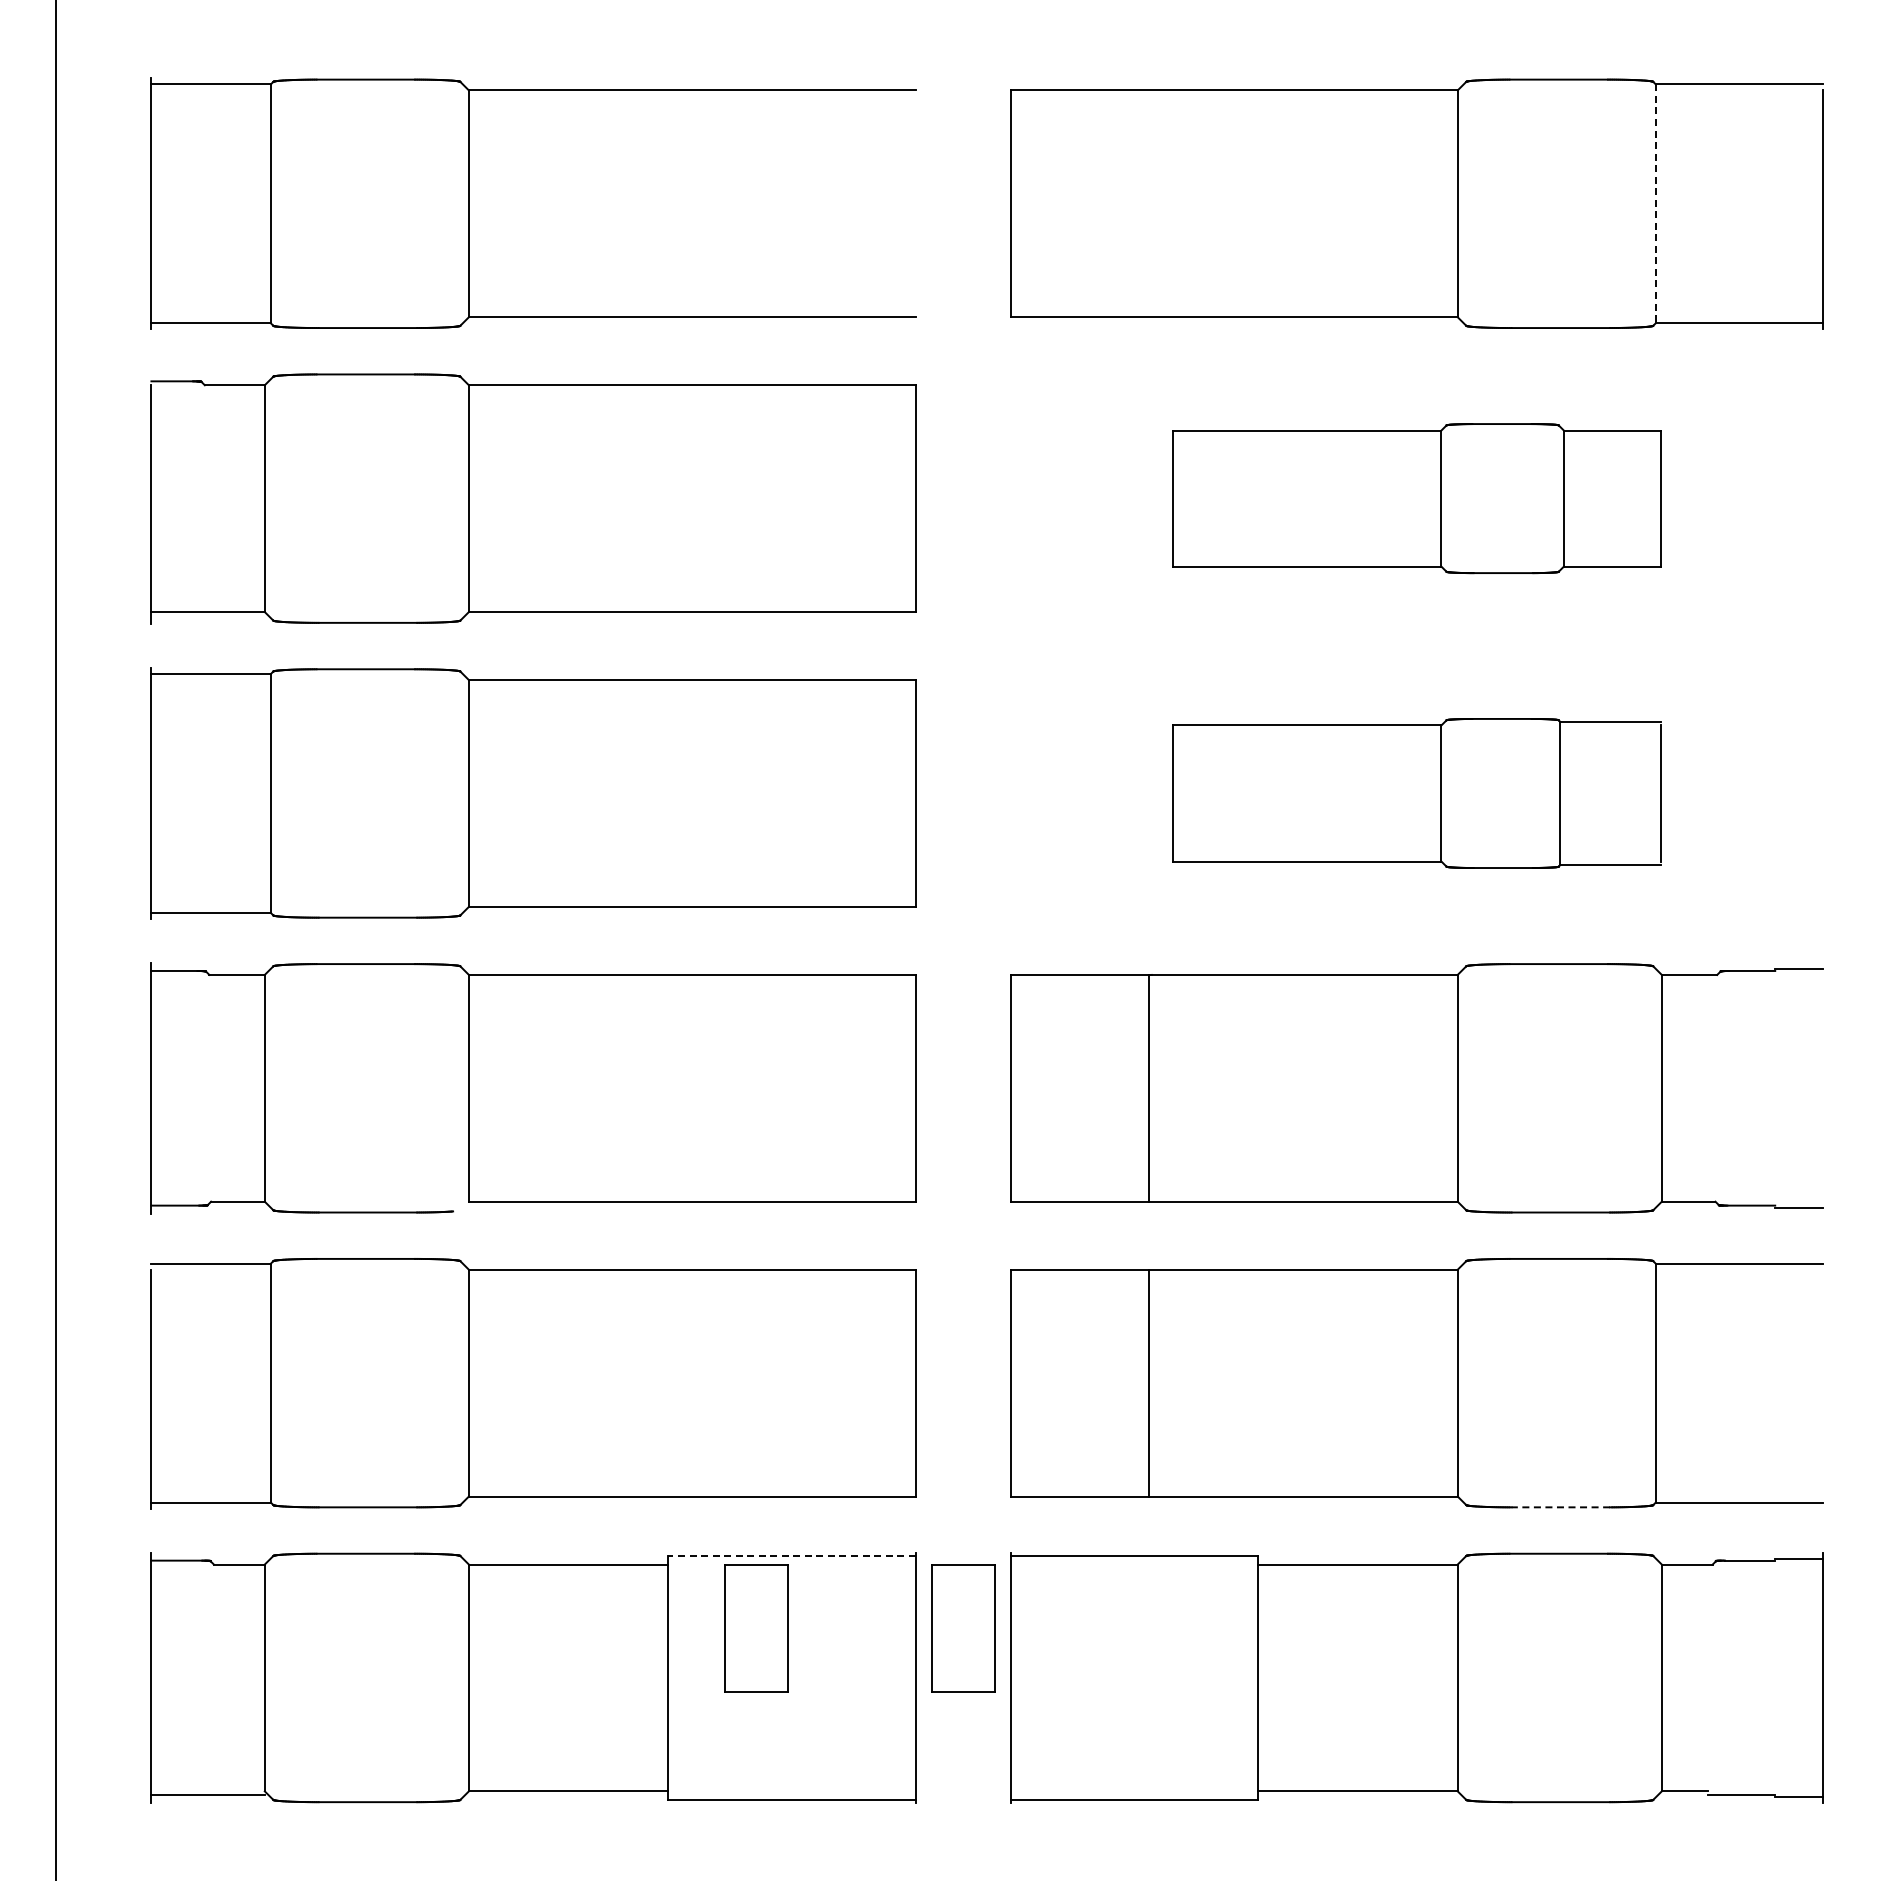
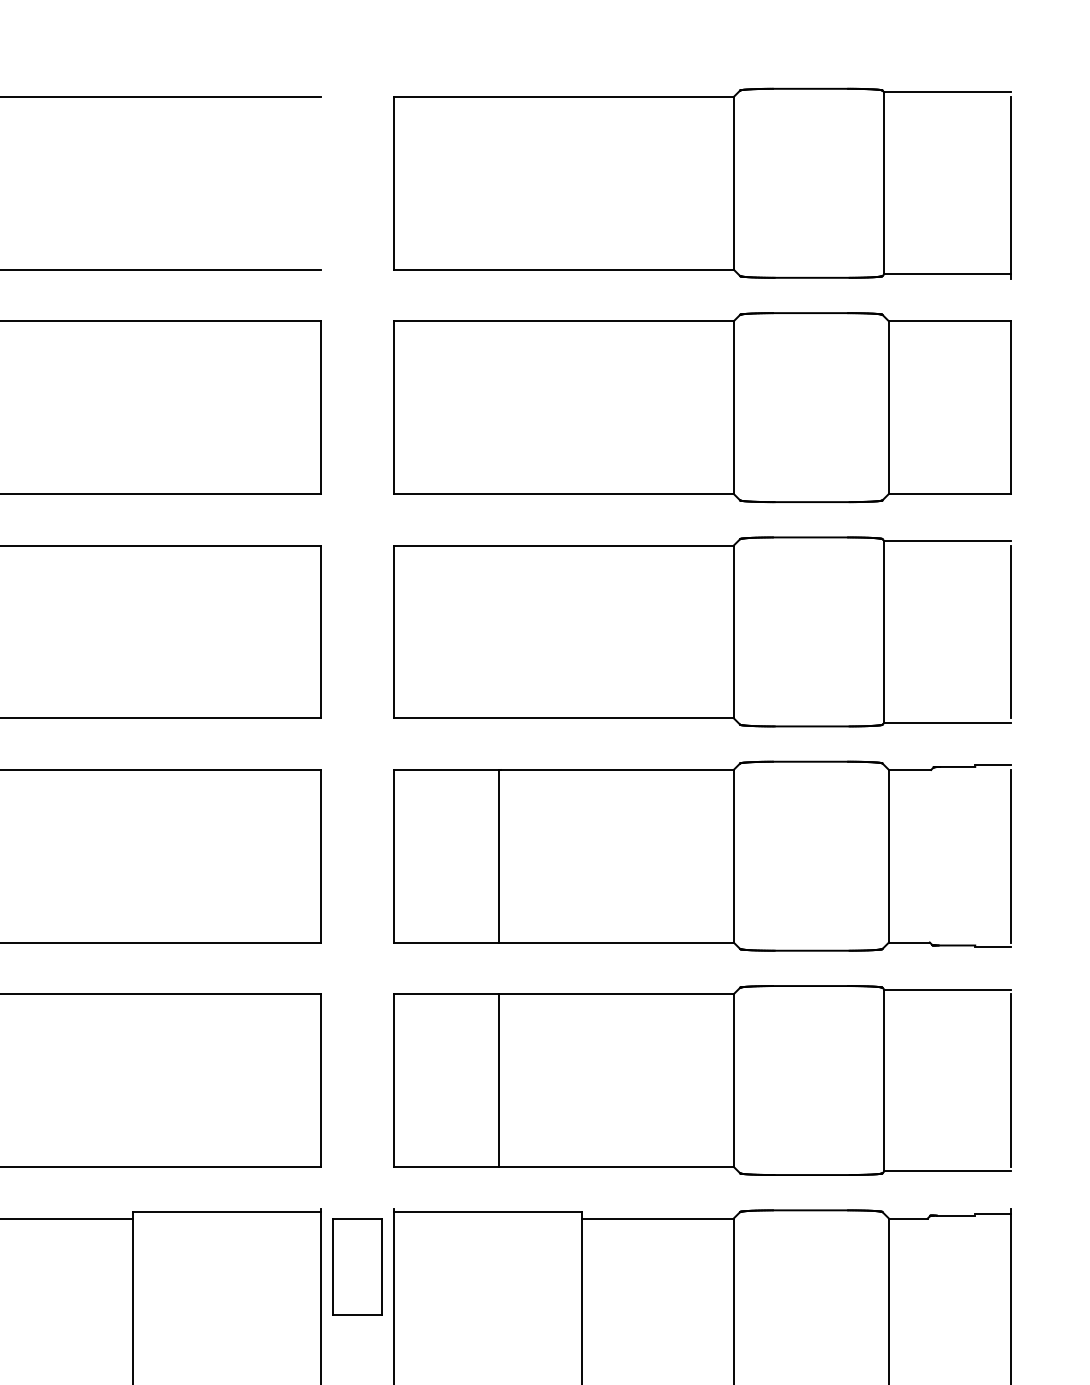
line: (1655, 204) -> (884, 183), dashed -> solid
part: (1416, 498) -> (702, 407), size x1.67
part: (1416, 793) -> (702, 631), size x1.67
line: (1822, 1087) -> (1011, 855), added
line: (1822, 1382) -> (1011, 1080), added
line: (1560, 1507) -> (811, 1175), dashed -> solid
line: (792, 1555) -> (227, 1211), dashed -> solid
part: (756, 1628) -> (200, 1267), removed

